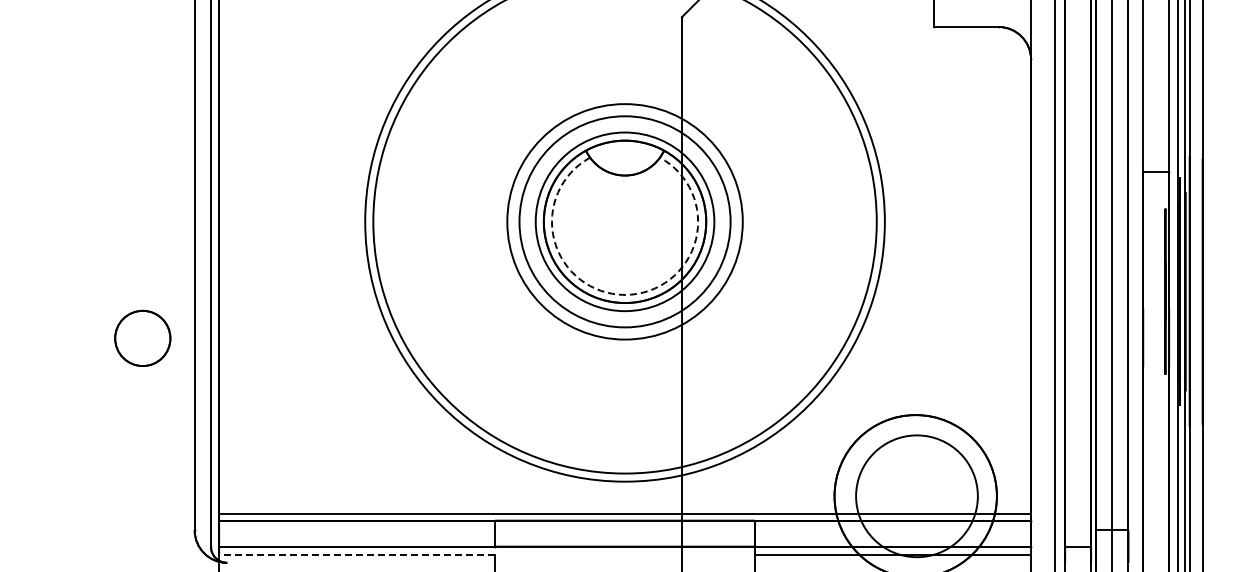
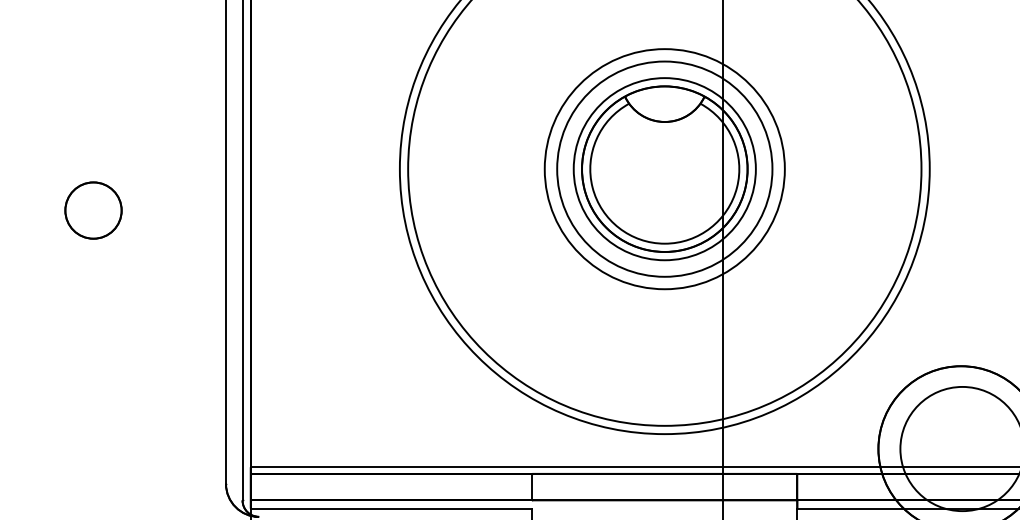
arc: (625, 294) -> (665, 243), dashed -> solid
circle: (142, 337) -> (93, 209), moved
line: (356, 554) -> (390, 508), dashed -> solid

